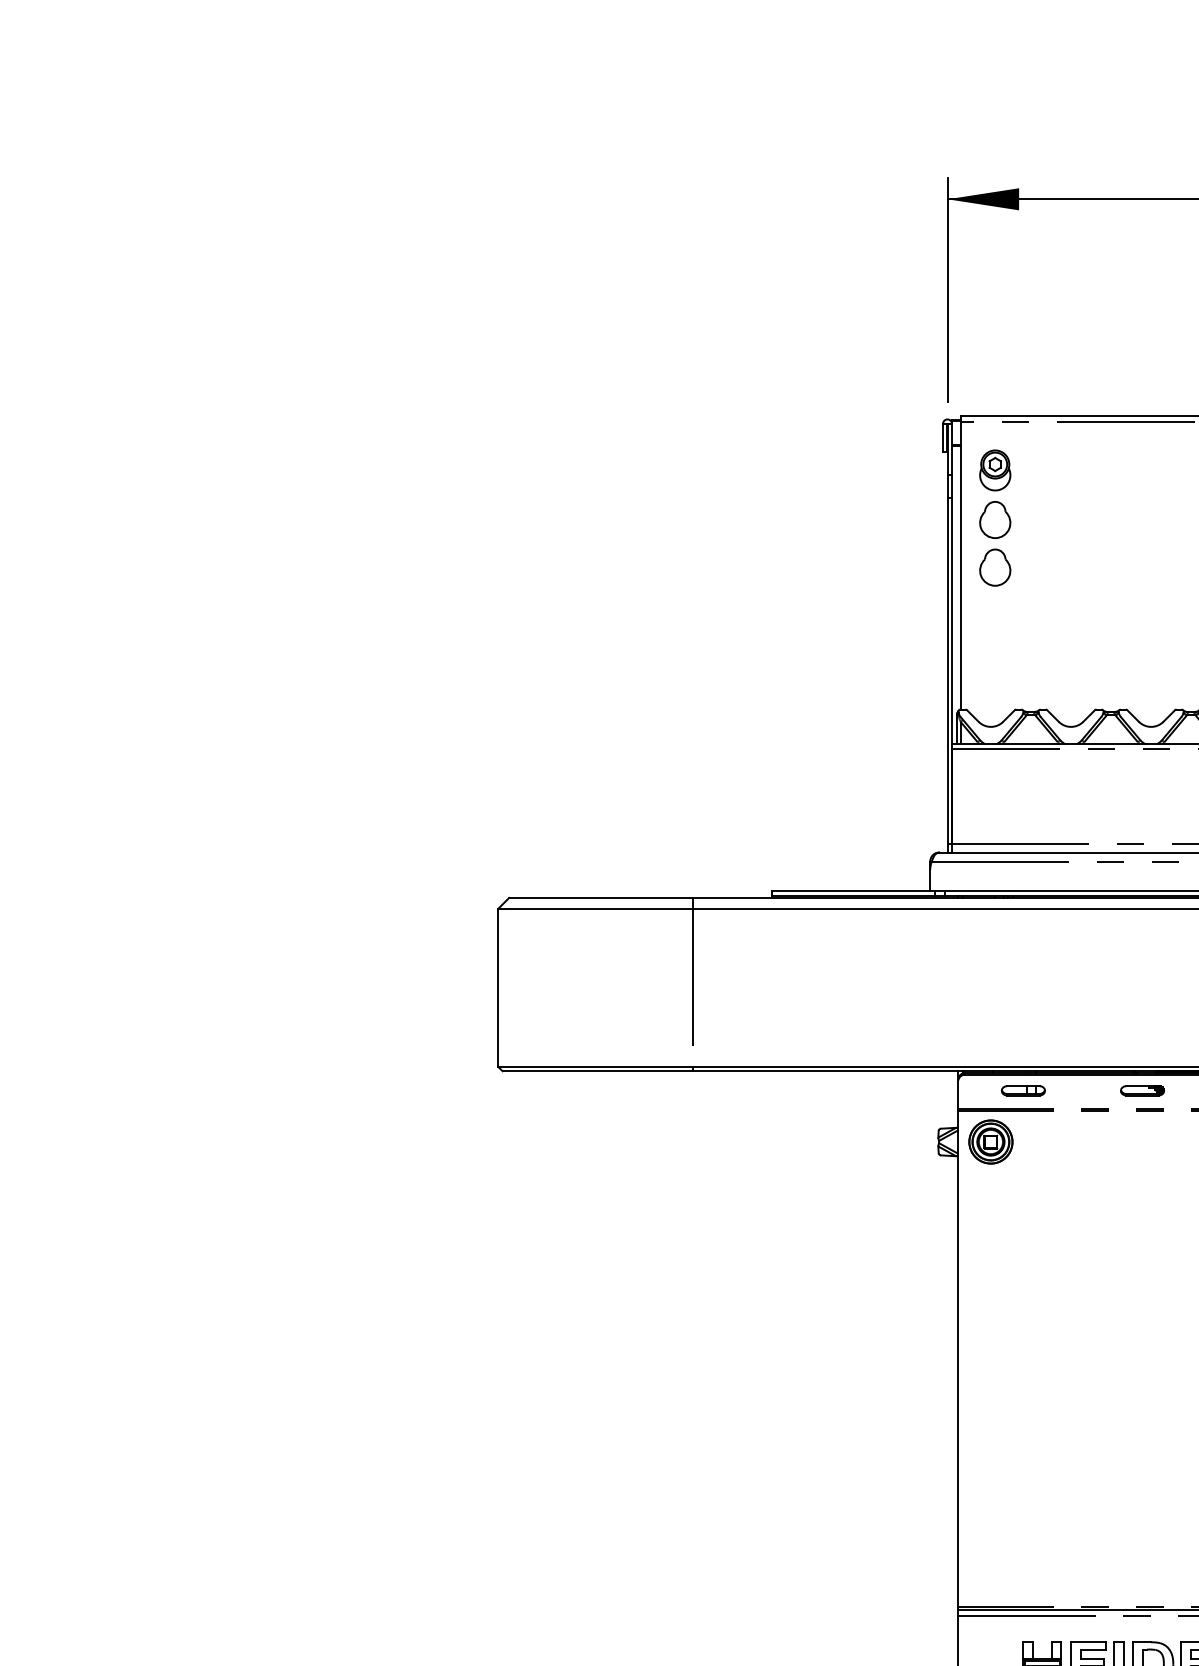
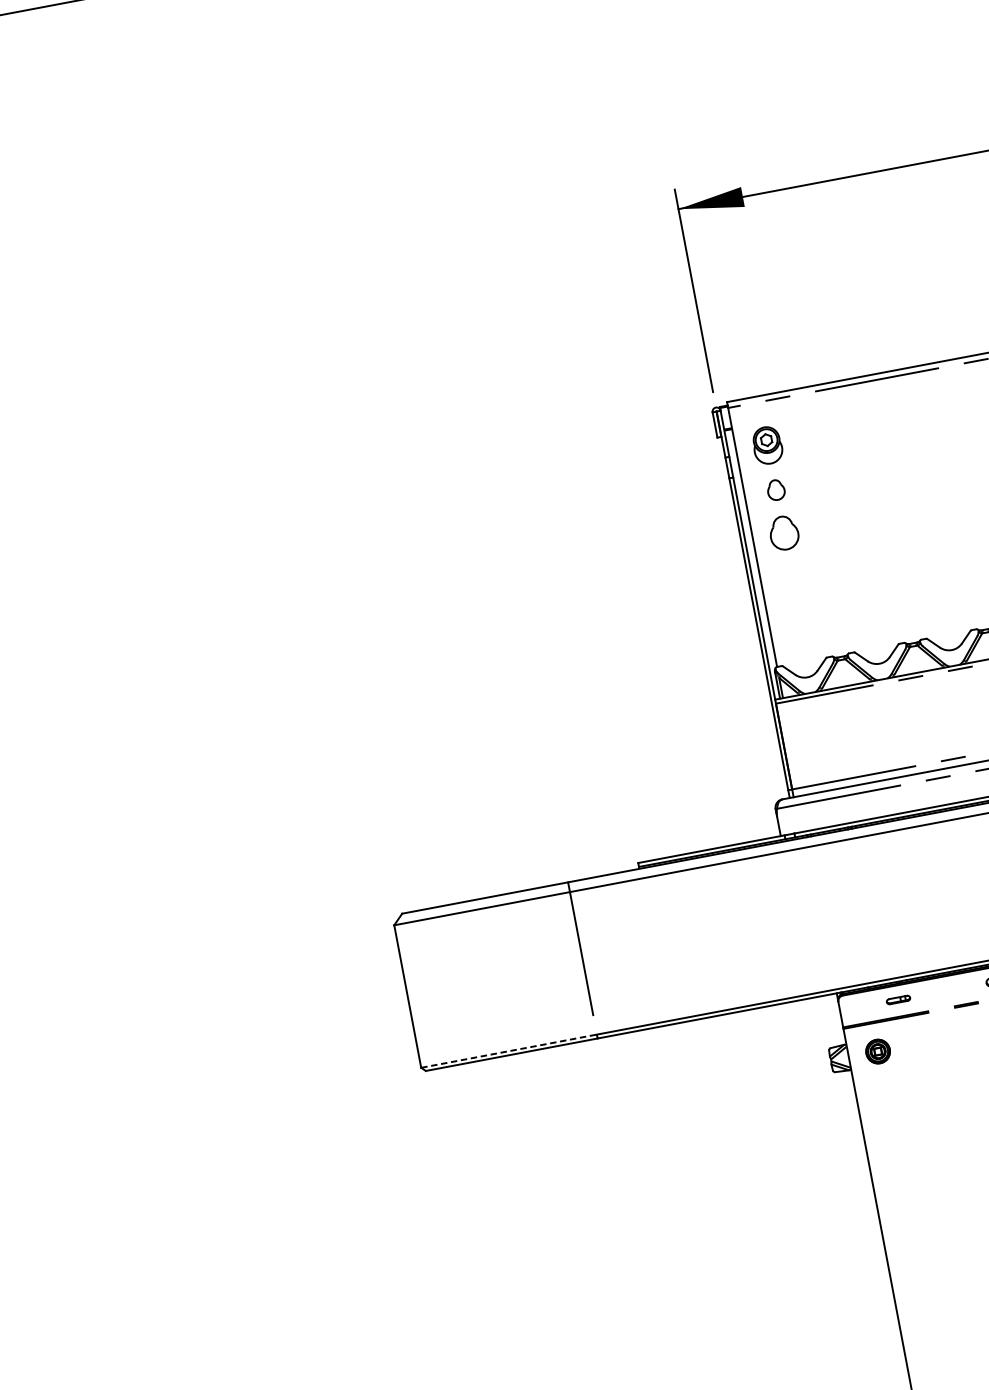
part: (995, 519) -> (776, 489), size x0.6
line: (596, 1066) -> (509, 1050), solid -> dashed
part: (1022, 1090) -> (897, 999), size x0.6
part: (990, 1141) -> (877, 1051), size x0.6

